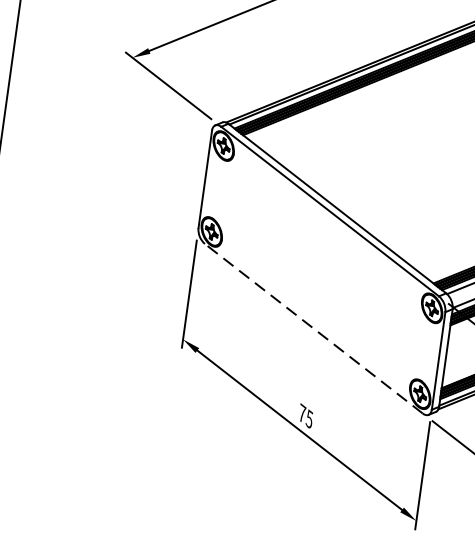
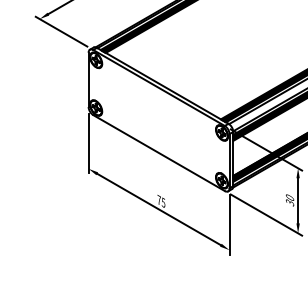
line: (314, 329) -> (159, 153), dashed -> solid

